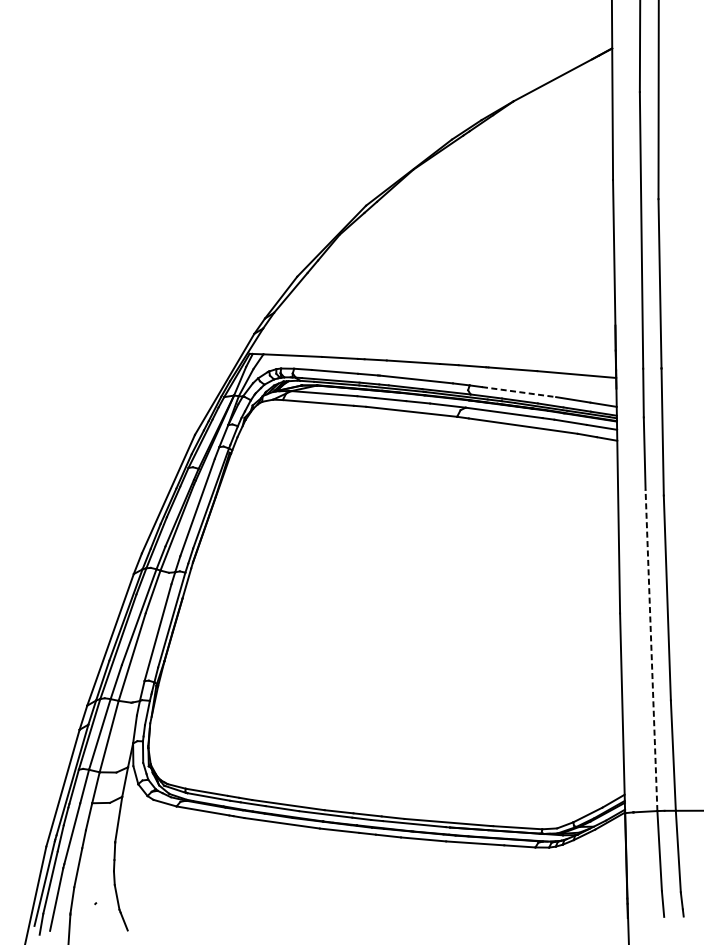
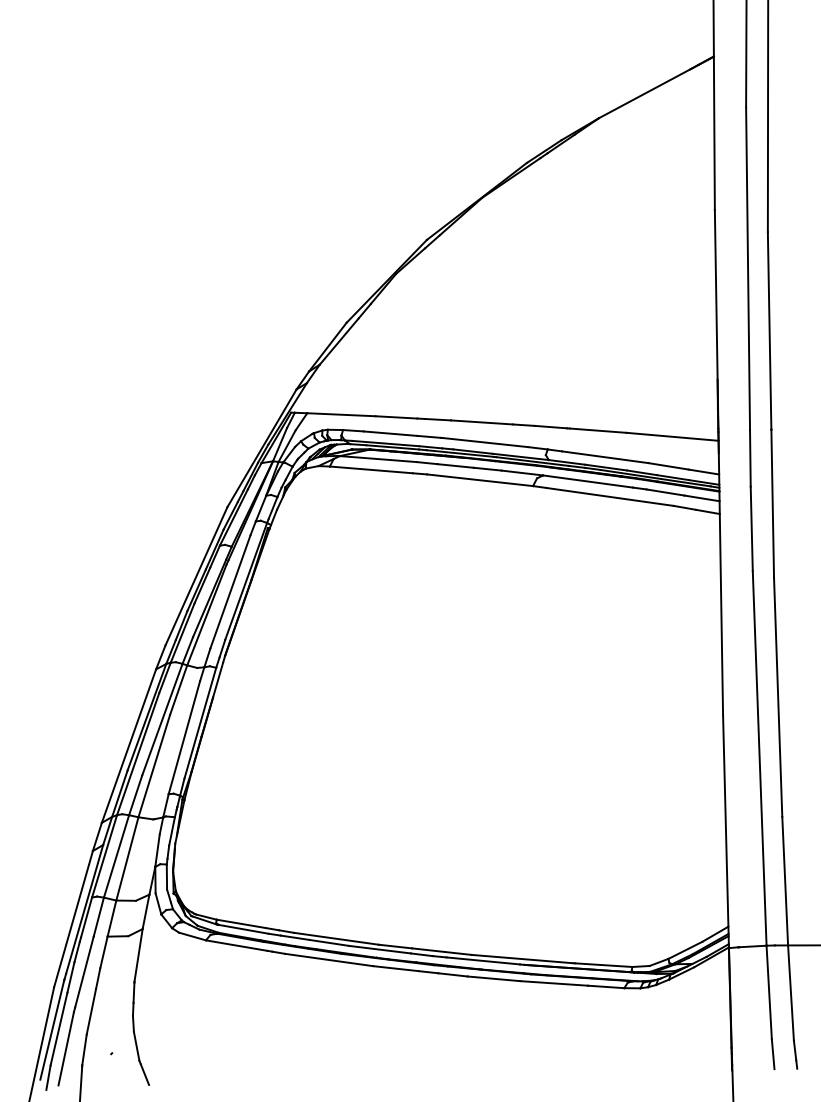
line: (519, 392) -> (605, 457), dashed -> solid
line: (651, 649) -> (759, 757), dashed -> solid

